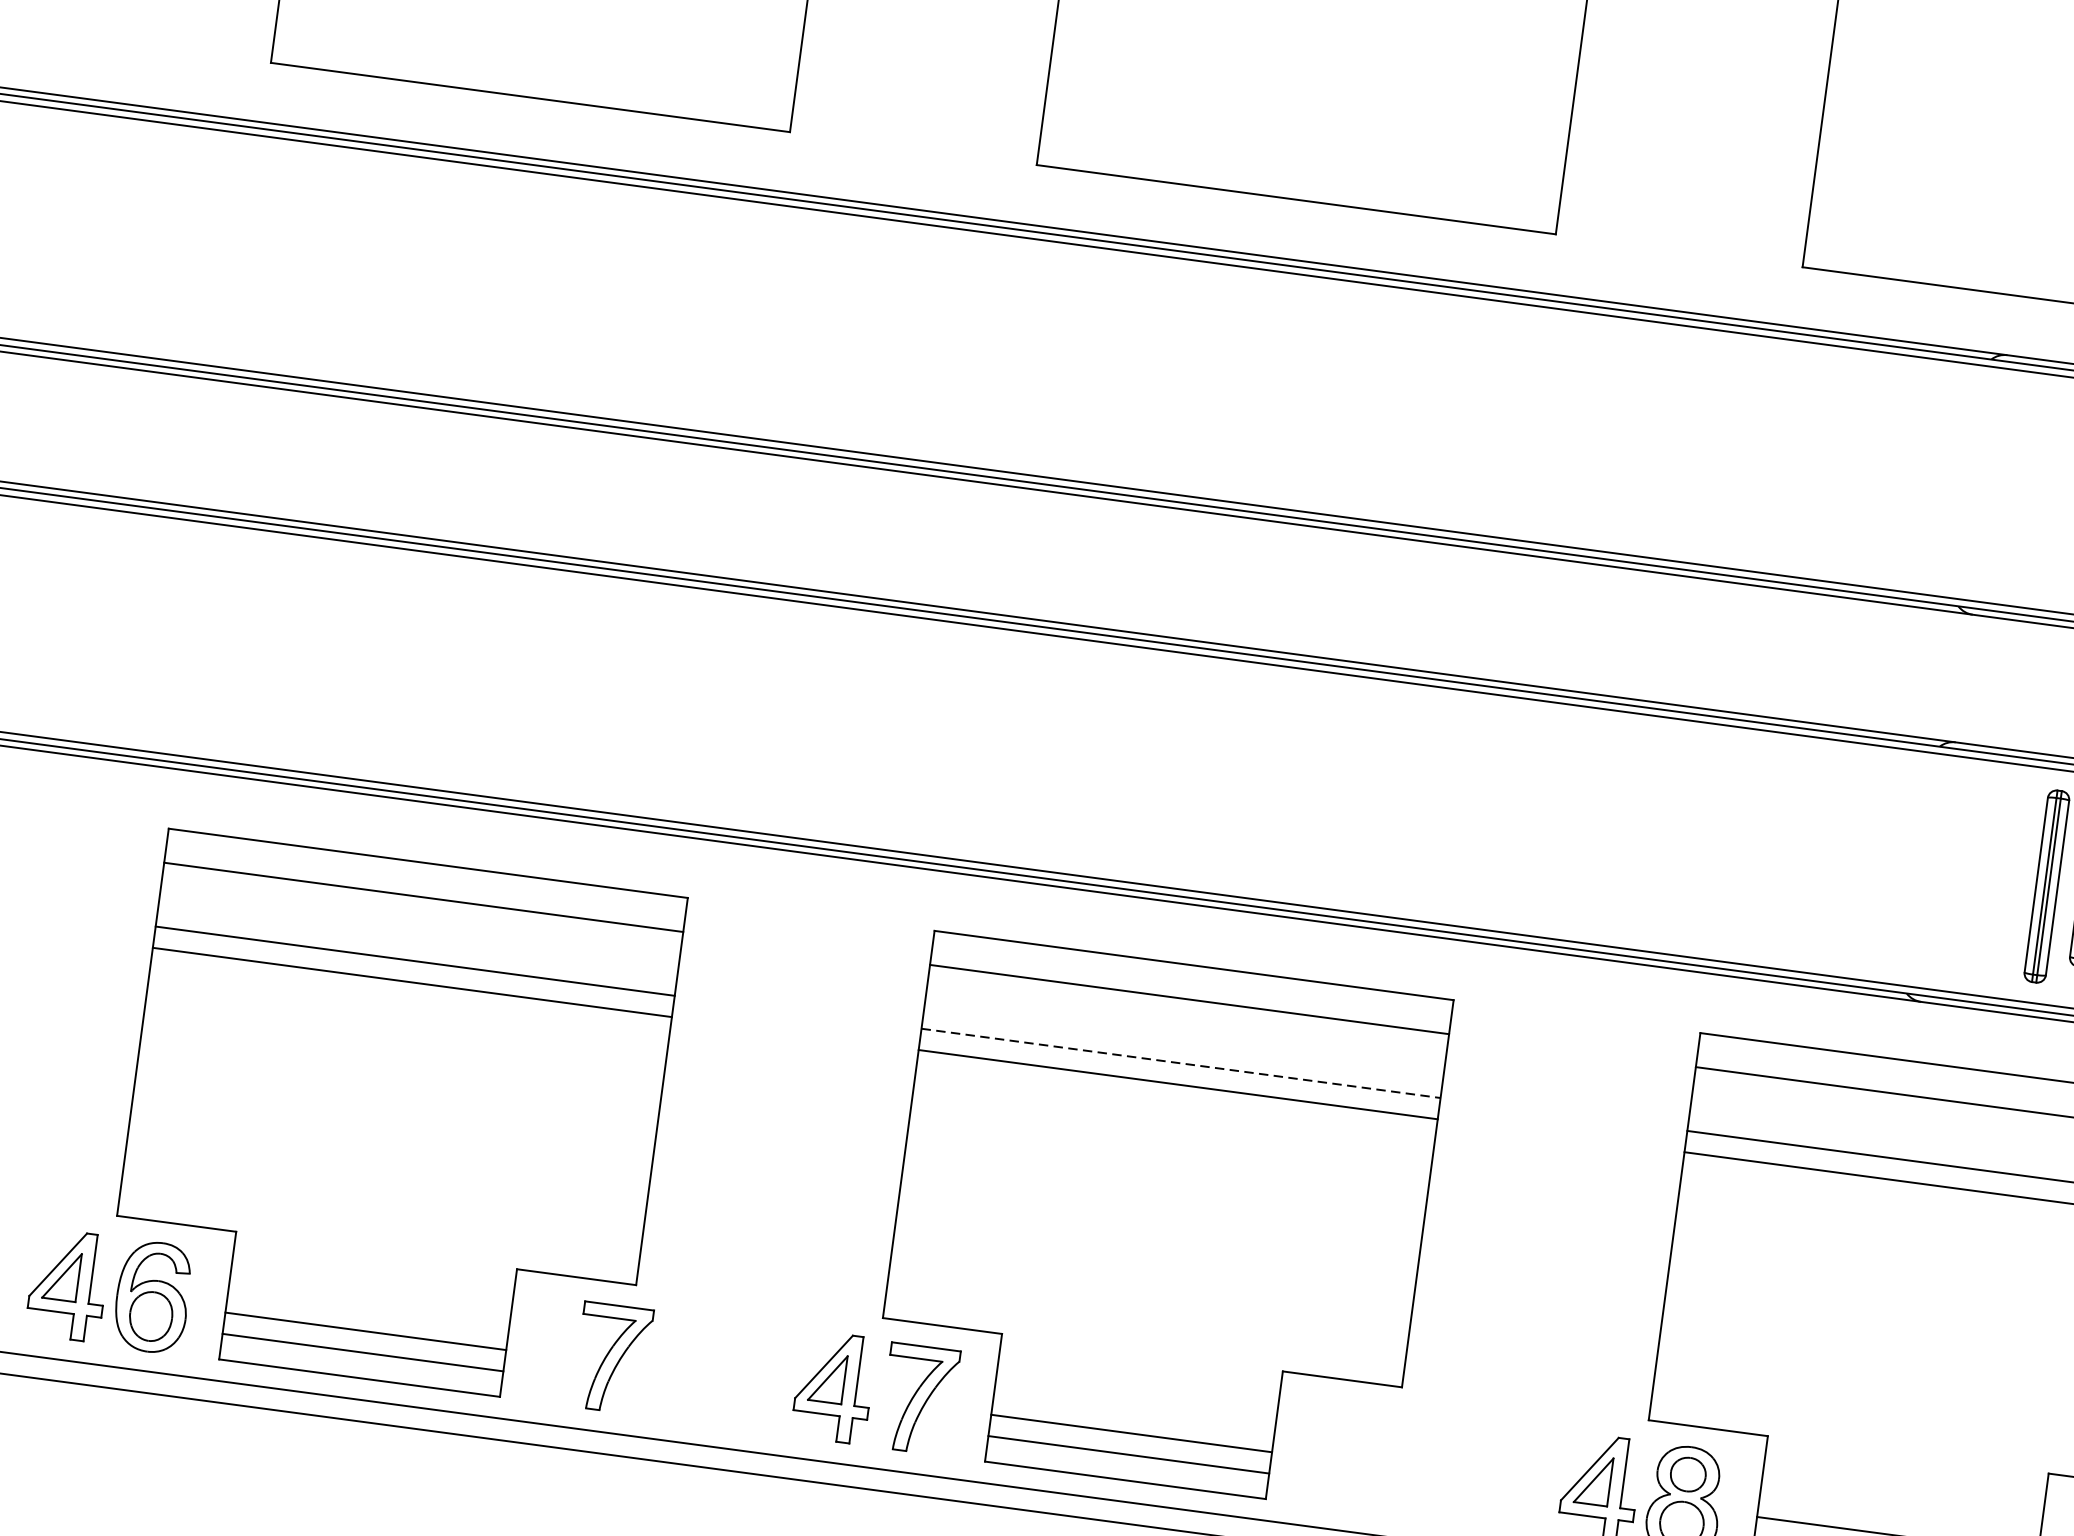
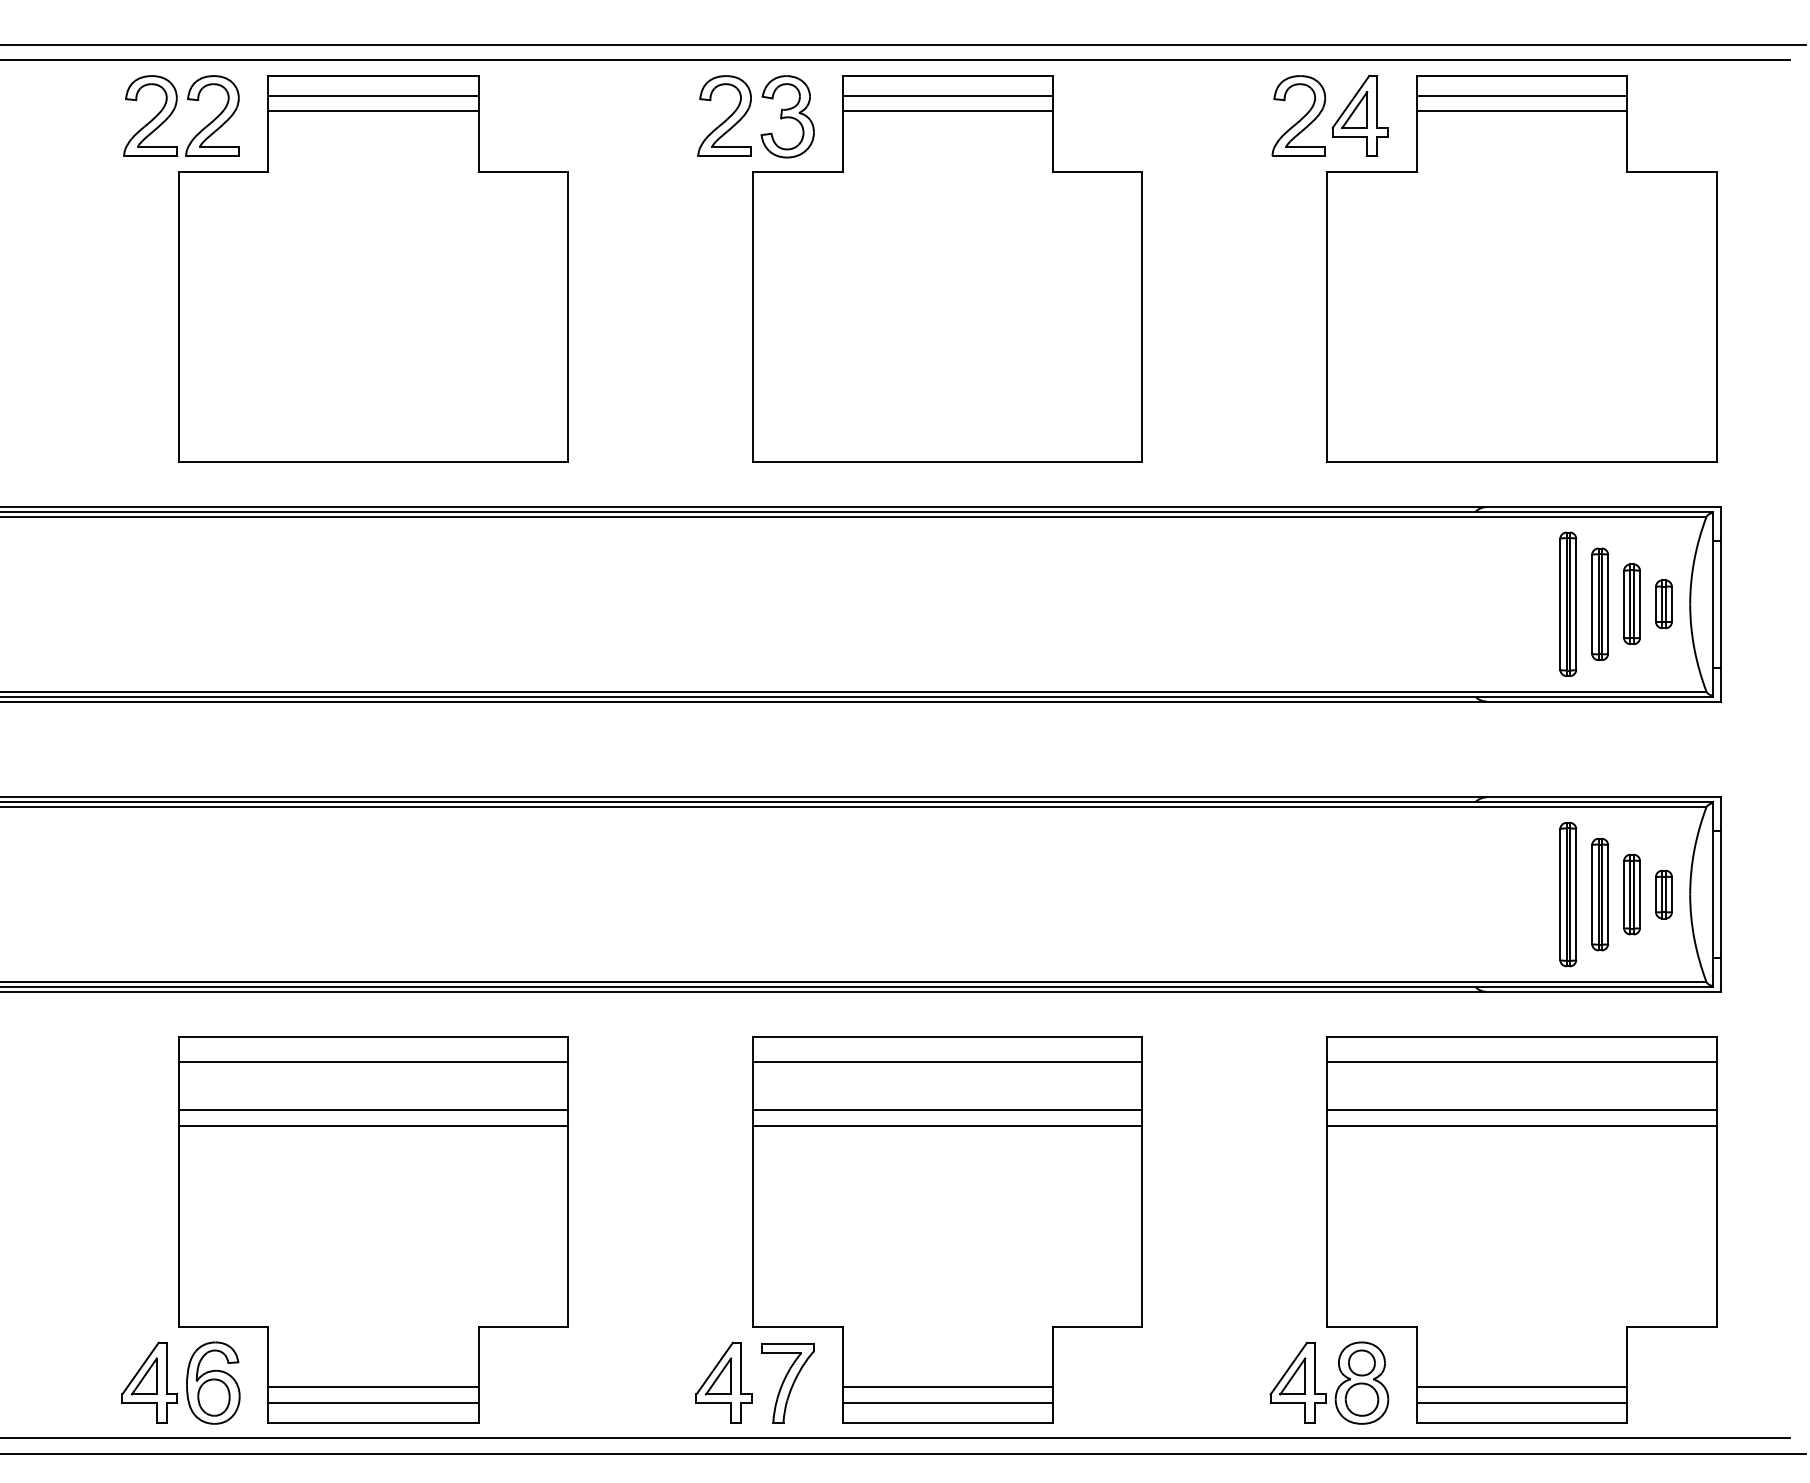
line: (1180, 1062) -> (947, 1109), dashed -> solid
part: (611, 1358) -> (557, 1383), removed

